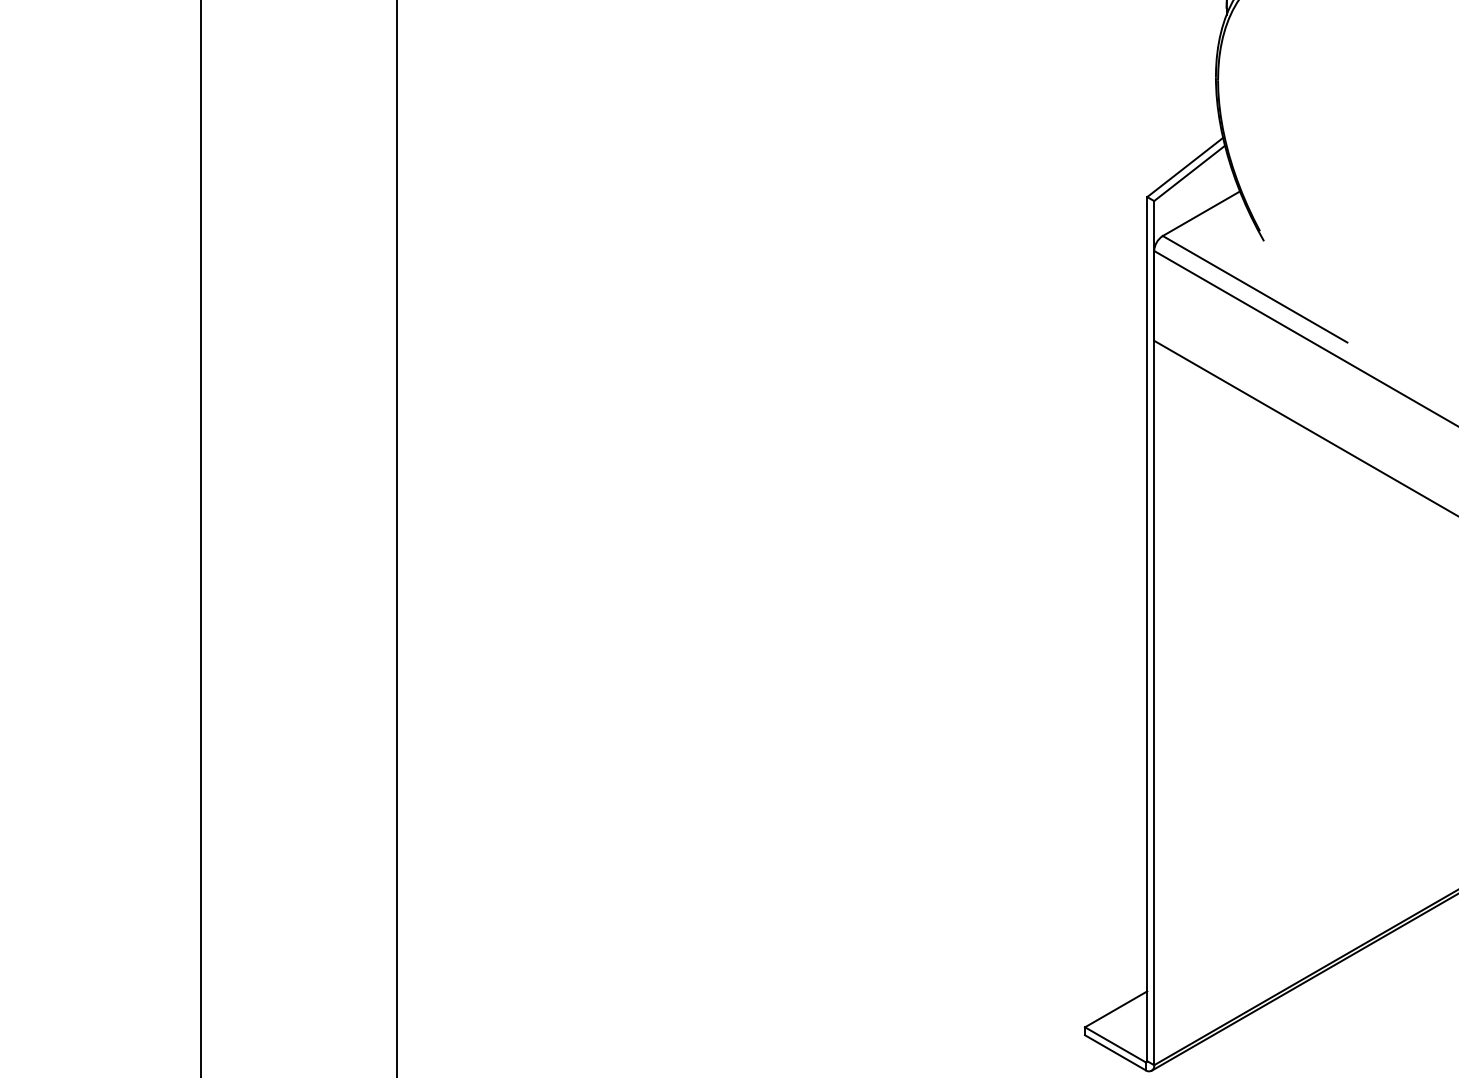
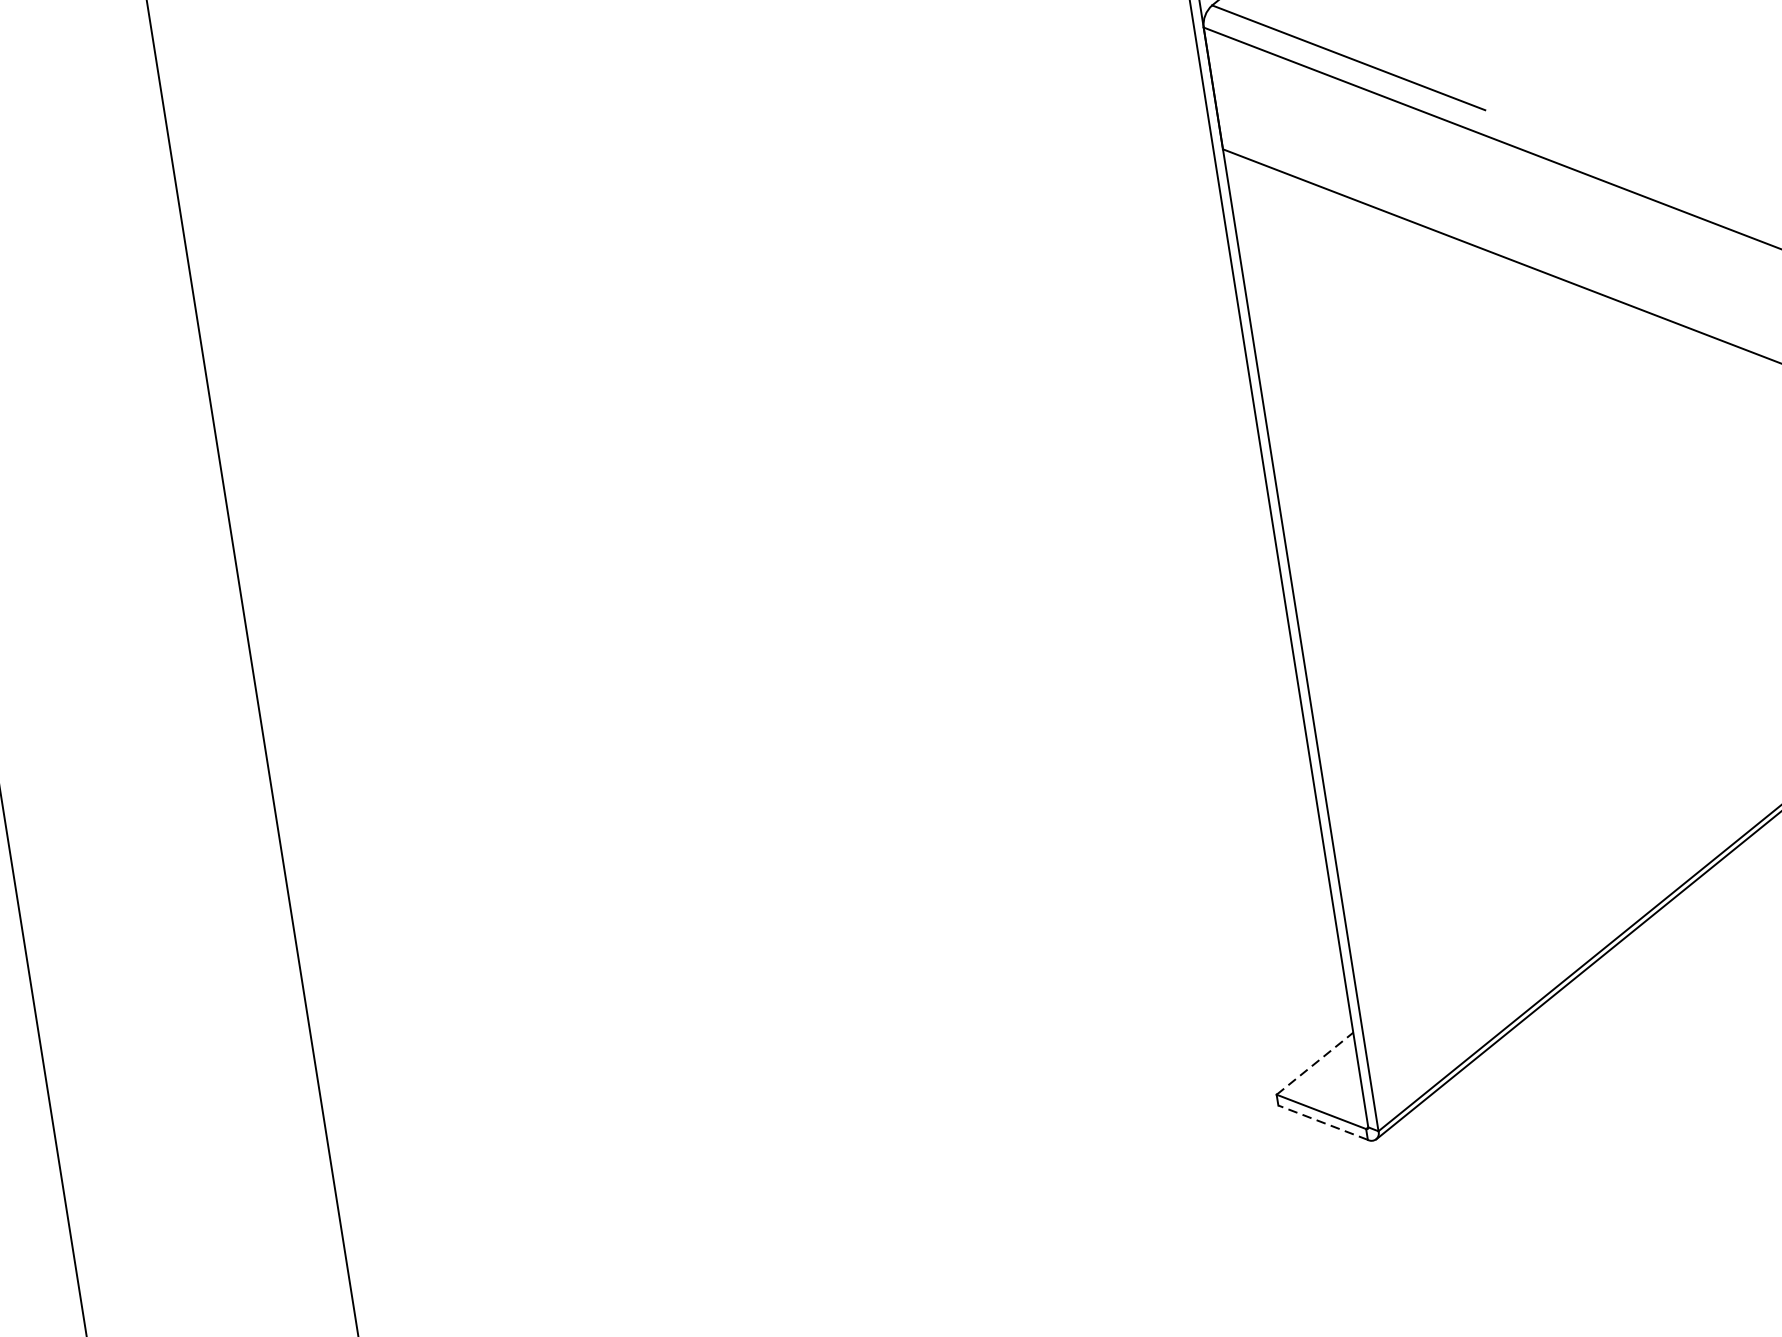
line: (1116, 1009) -> (1315, 1063), solid -> dashed
line: (1115, 1052) -> (1323, 1122), solid -> dashed

